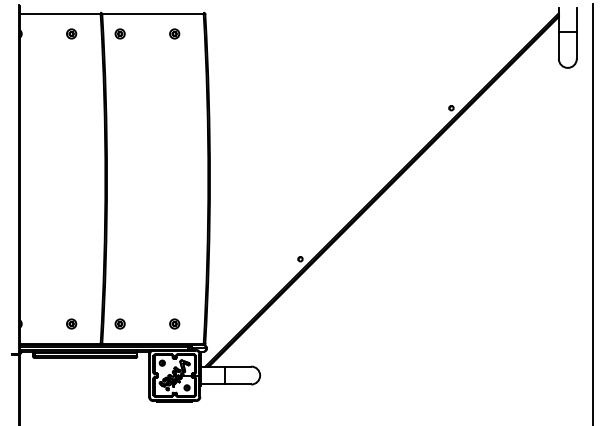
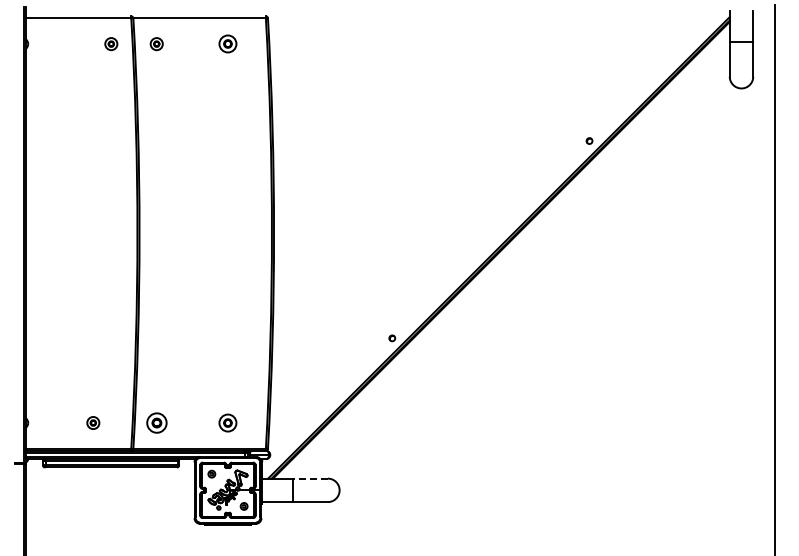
part: (71, 34) -> (111, 44), moved
part: (174, 34) -> (227, 44), size x1.4
part: (119, 323) -> (156, 422), size x1.6
part: (174, 323) -> (227, 422), size x1.4
line: (237, 366) -> (310, 478), solid -> dashed

